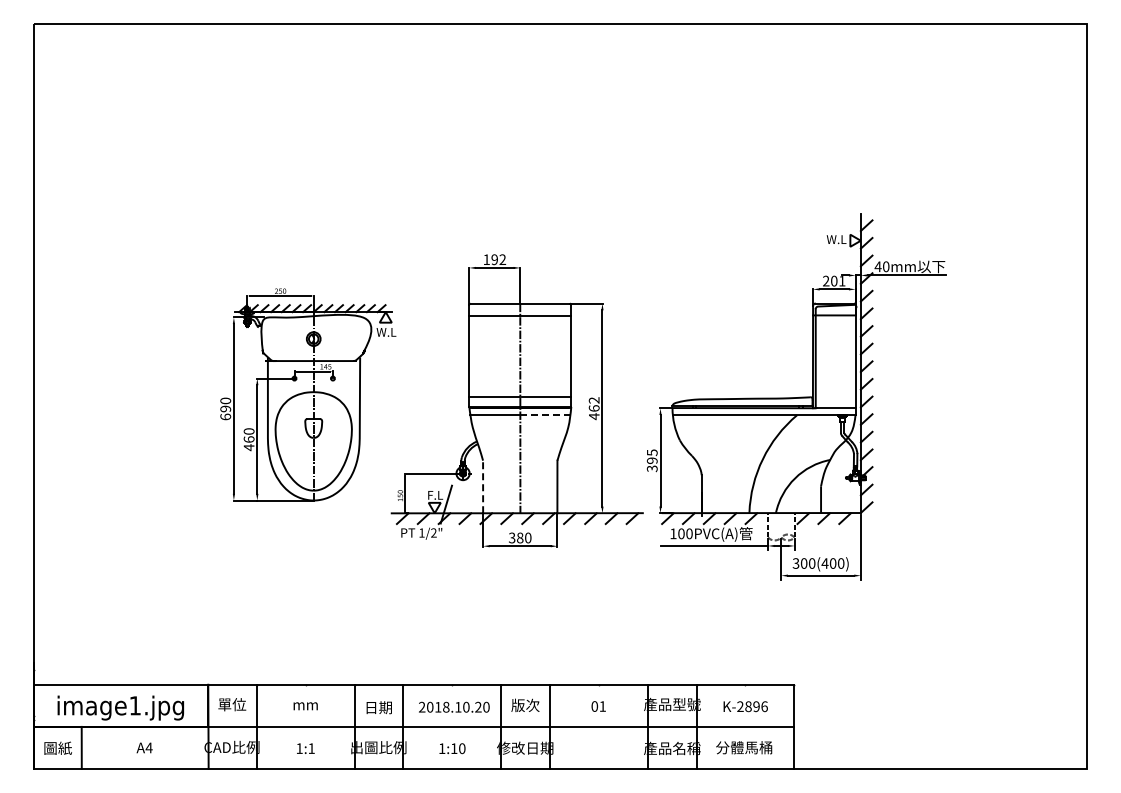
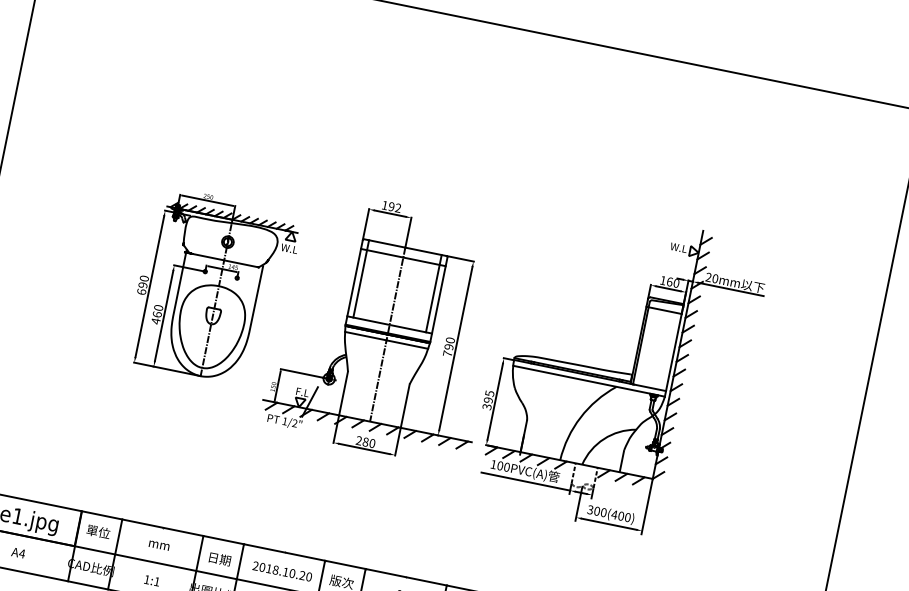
text: (877, 266) -> (708, 277), 40mm -> 20mm
text: (834, 280) -> (670, 281), 201 -> 160
line: (476, 349) -> (361, 278), added
line: (564, 349) -> (434, 293), added
text: (593, 408) -> (448, 347), 462 -> 790
line: (545, 415) -> (407, 344), dashed -> solid
line: (483, 486) -> (343, 393), dashed -> solid
text: (512, 538) -> (359, 441), 380 -> 280

